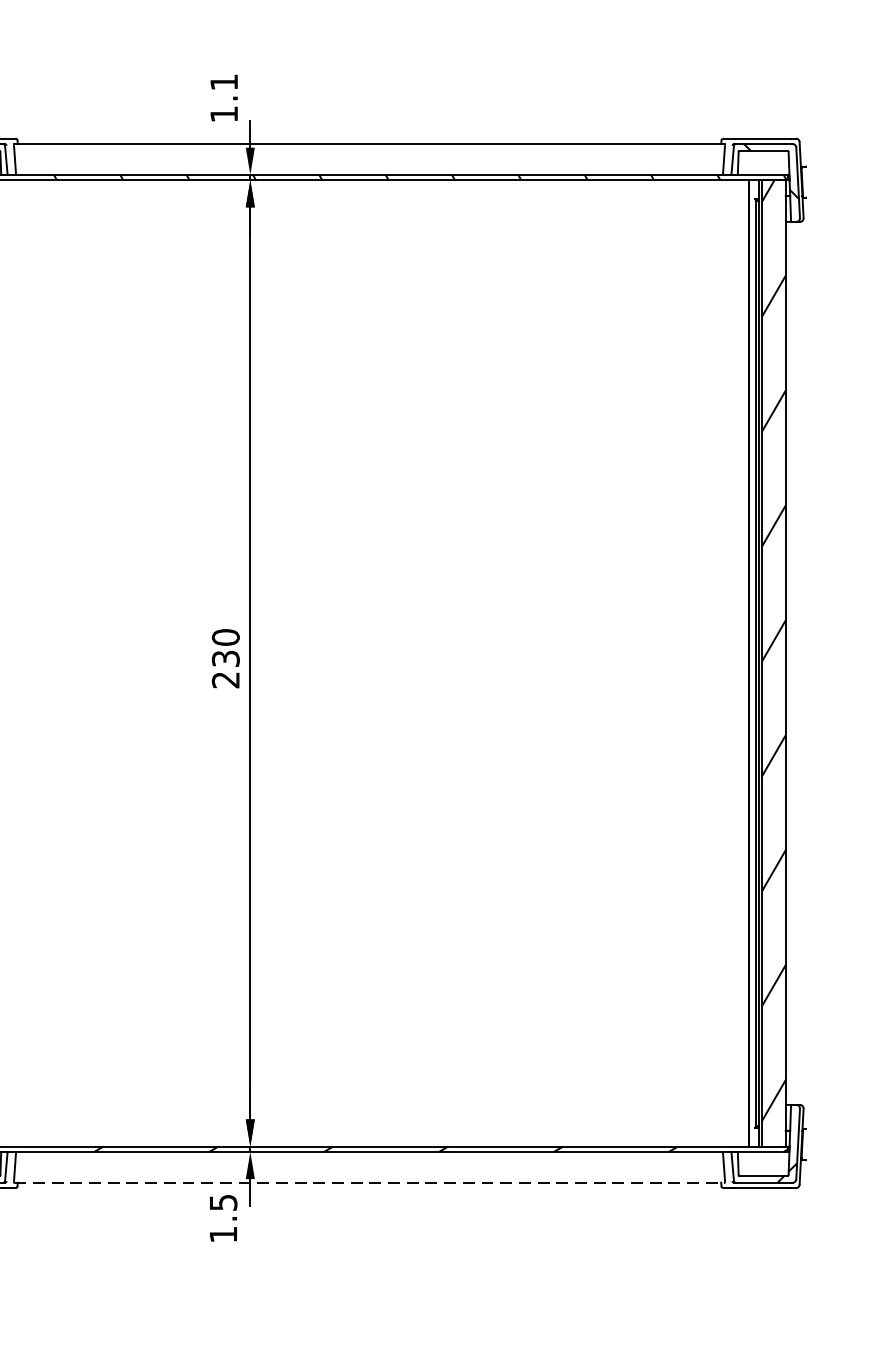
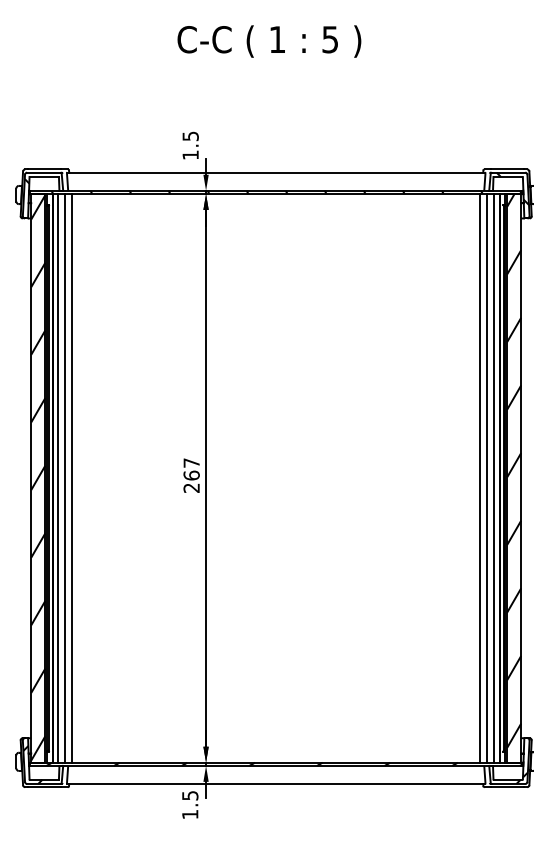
text: (223, 82) -> (190, 136), 1.1 -> 1.5
text: (225, 648) -> (191, 469), 230 -> 267
line: (11, 661) -> (65, 477), added
line: (23, 661) -> (72, 477), added
line: (716, 661) -> (480, 477), added
line: (728, 661) -> (487, 477), added
line: (740, 661) -> (494, 477), added
line: (369, 1183) -> (276, 784), dashed -> solid

